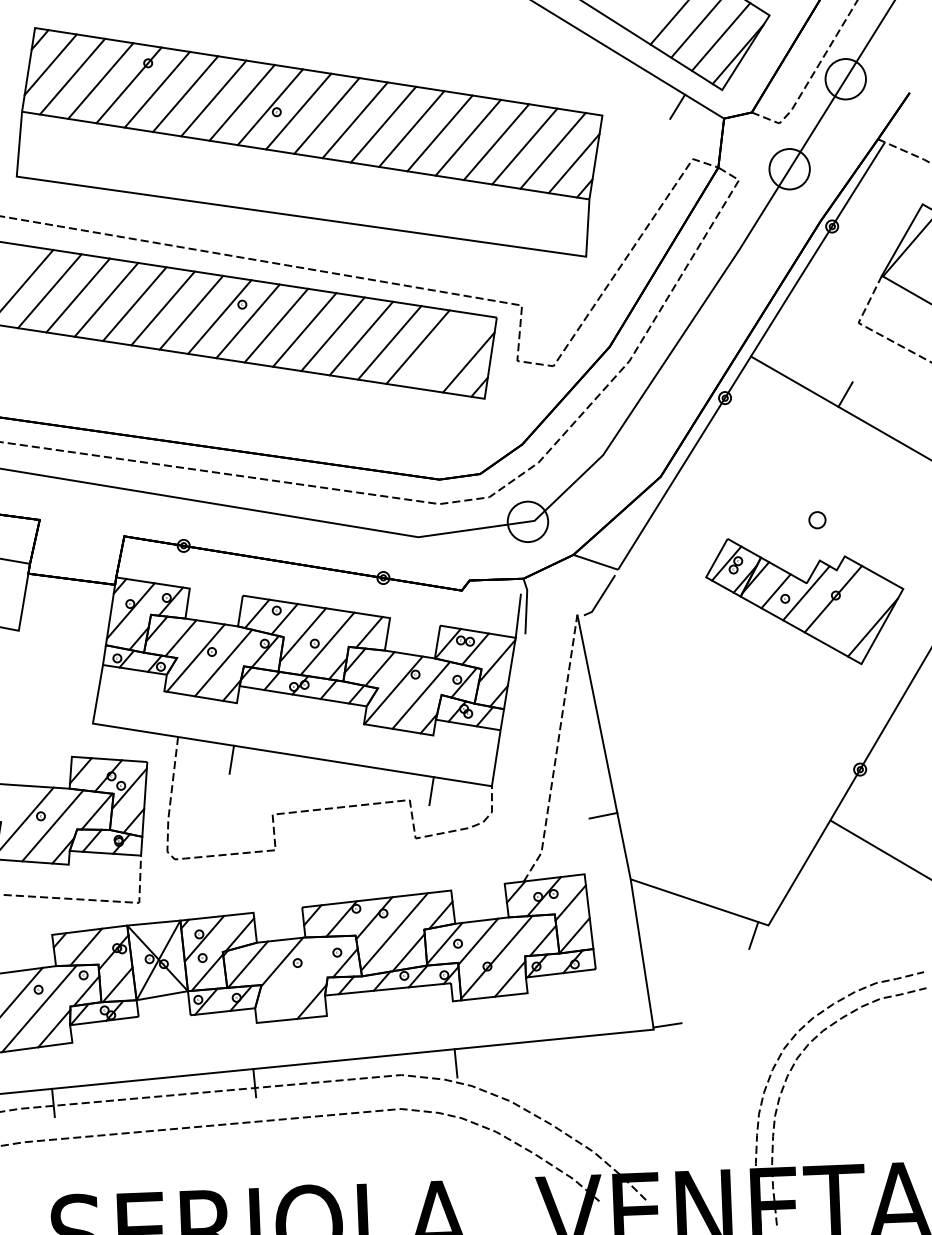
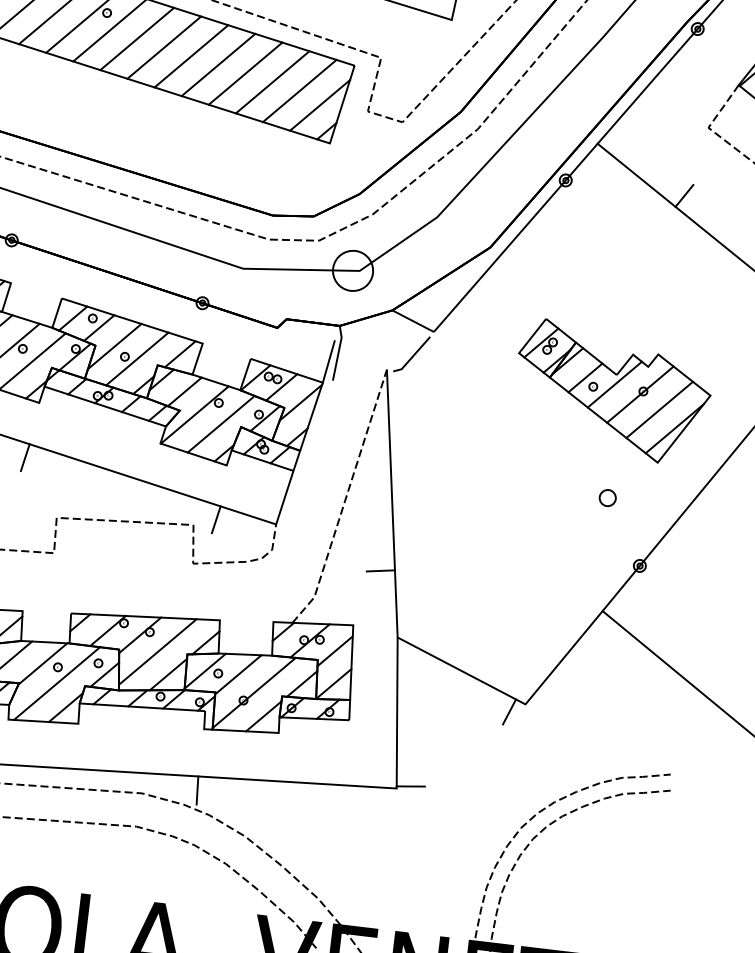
line: (445, 351) -> (298, 90), added
part: (817, 520) -> (607, 498), moved
line: (854, 611) -> (659, 410), added
line: (299, 979) -> (57, 683), added

